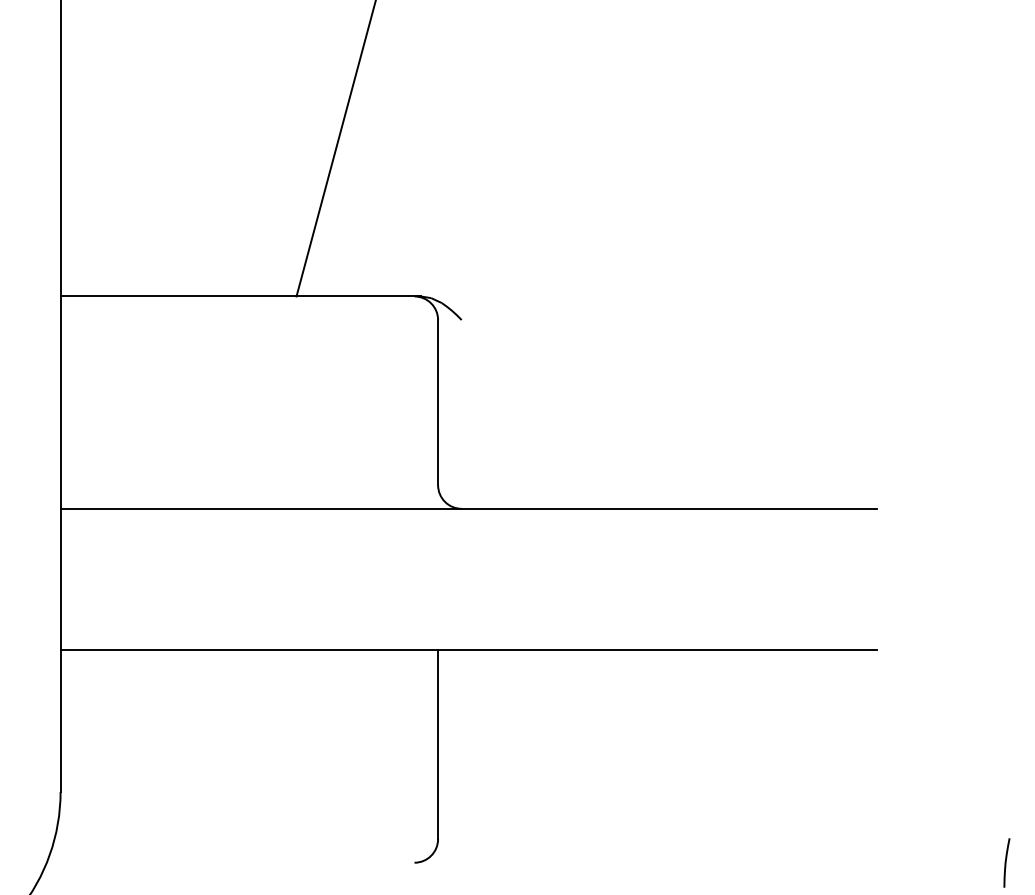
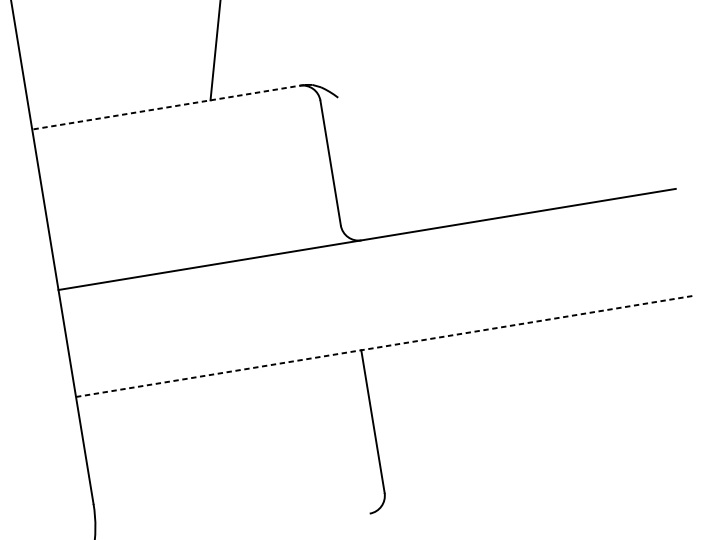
line: (240, 296) -> (168, 107), solid -> dashed
line: (469, 650) -> (385, 346), solid -> dashed

